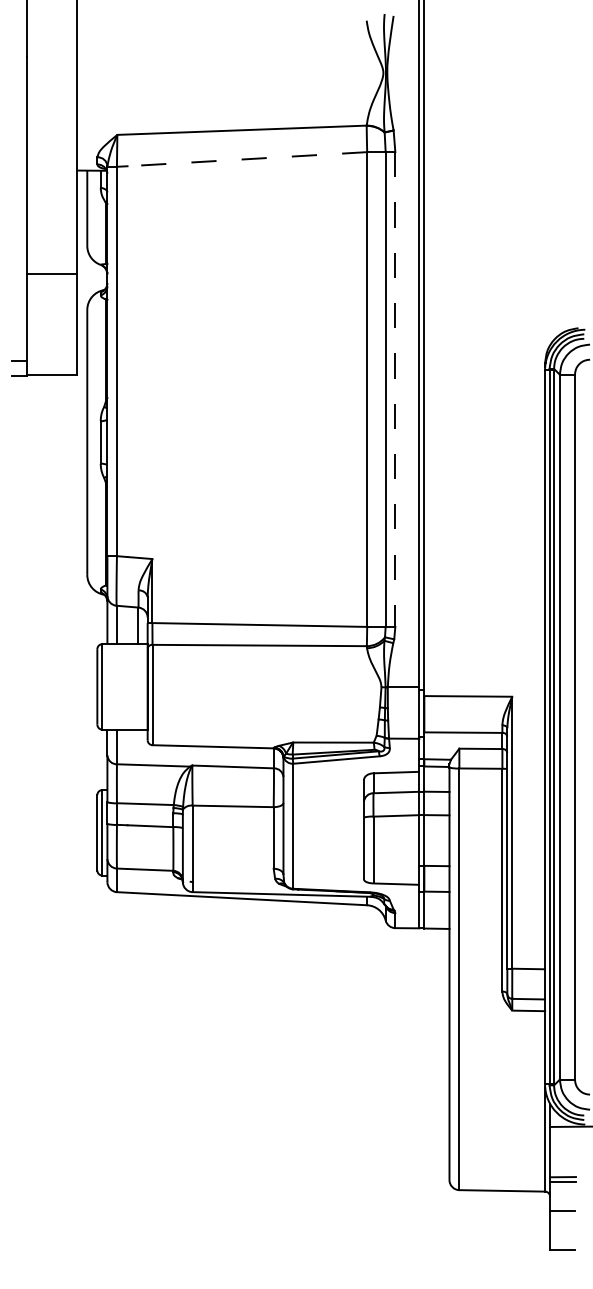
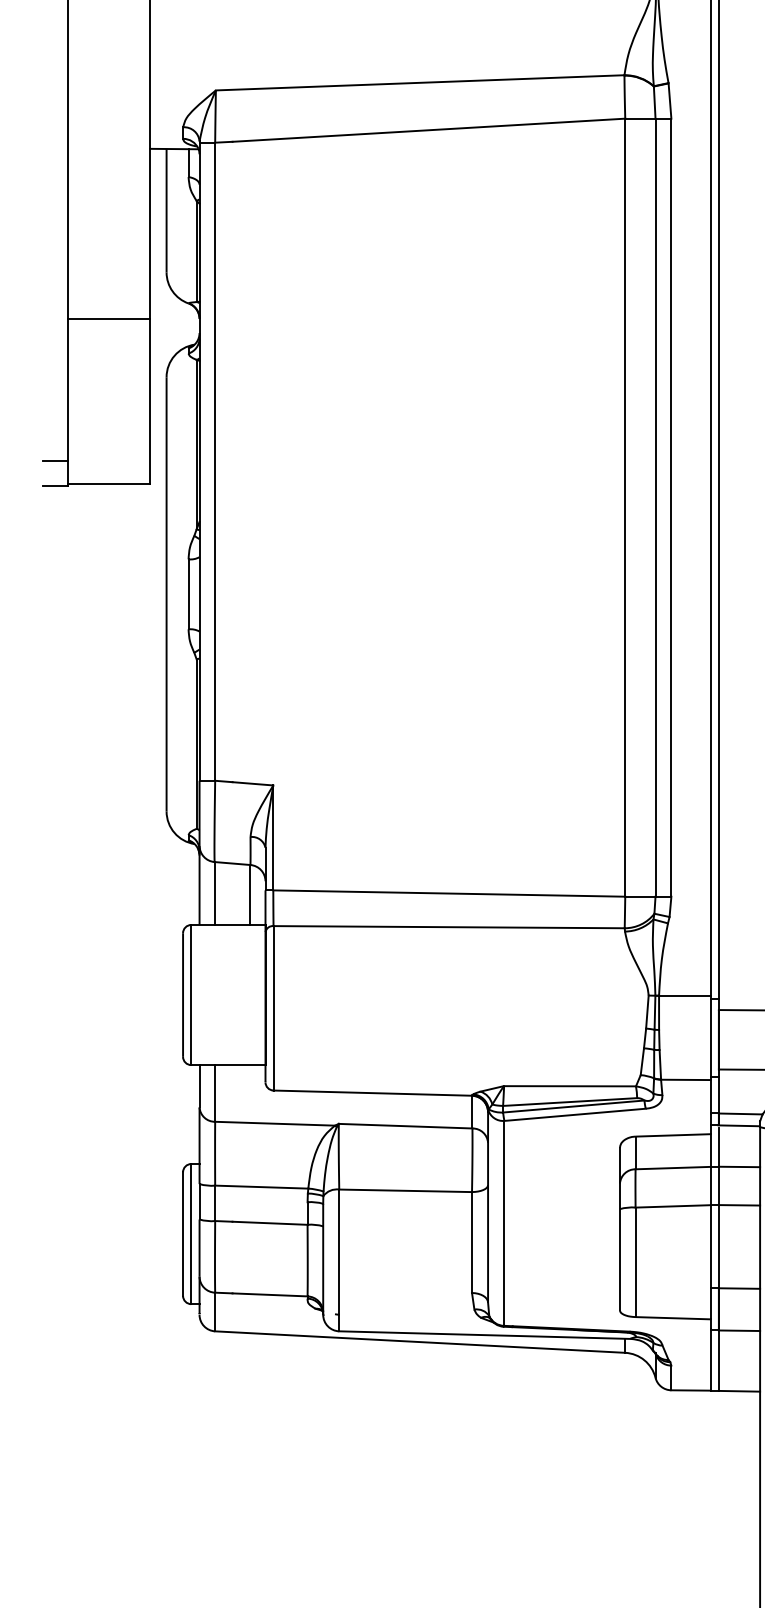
line: (246, 159) -> (427, 130), dashed -> solid
line: (395, 390) -> (671, 509), dashed -> solid

